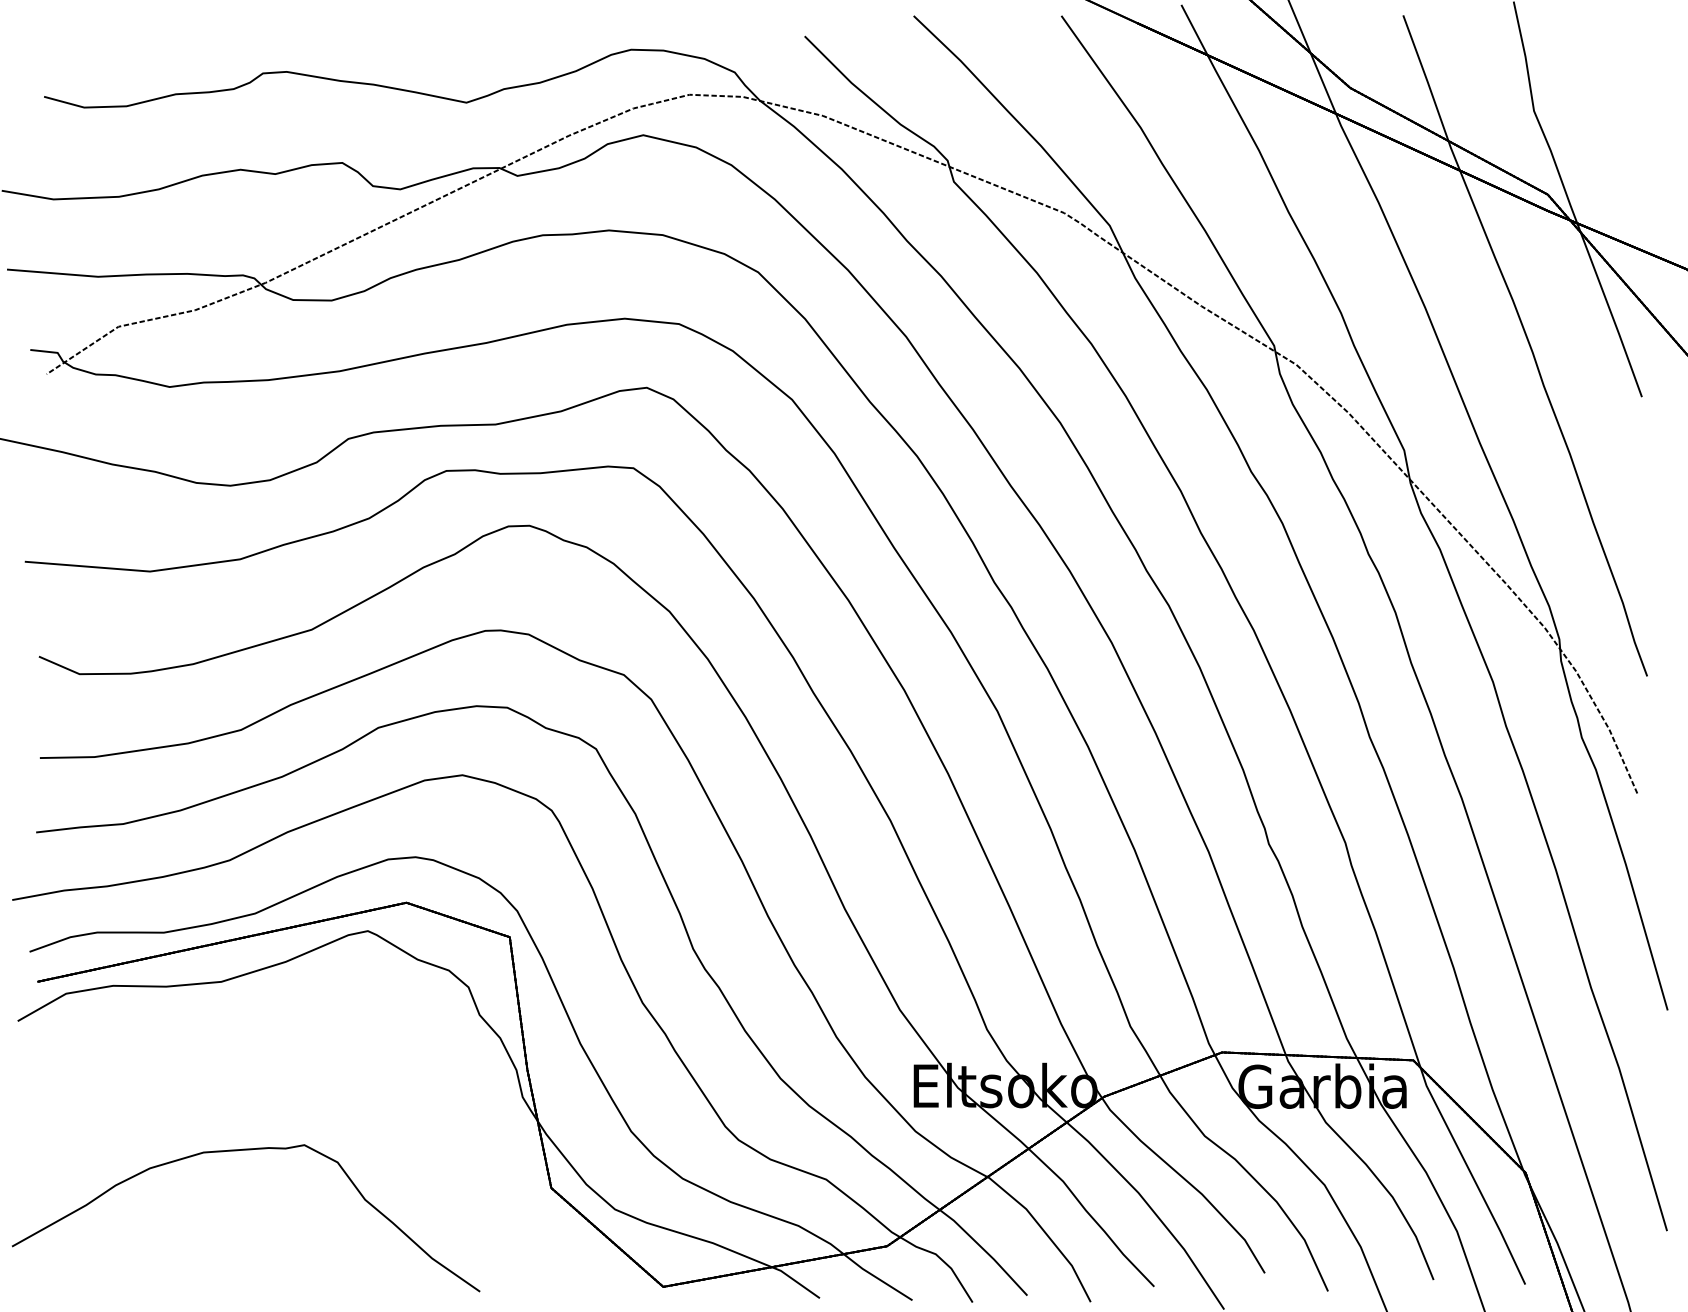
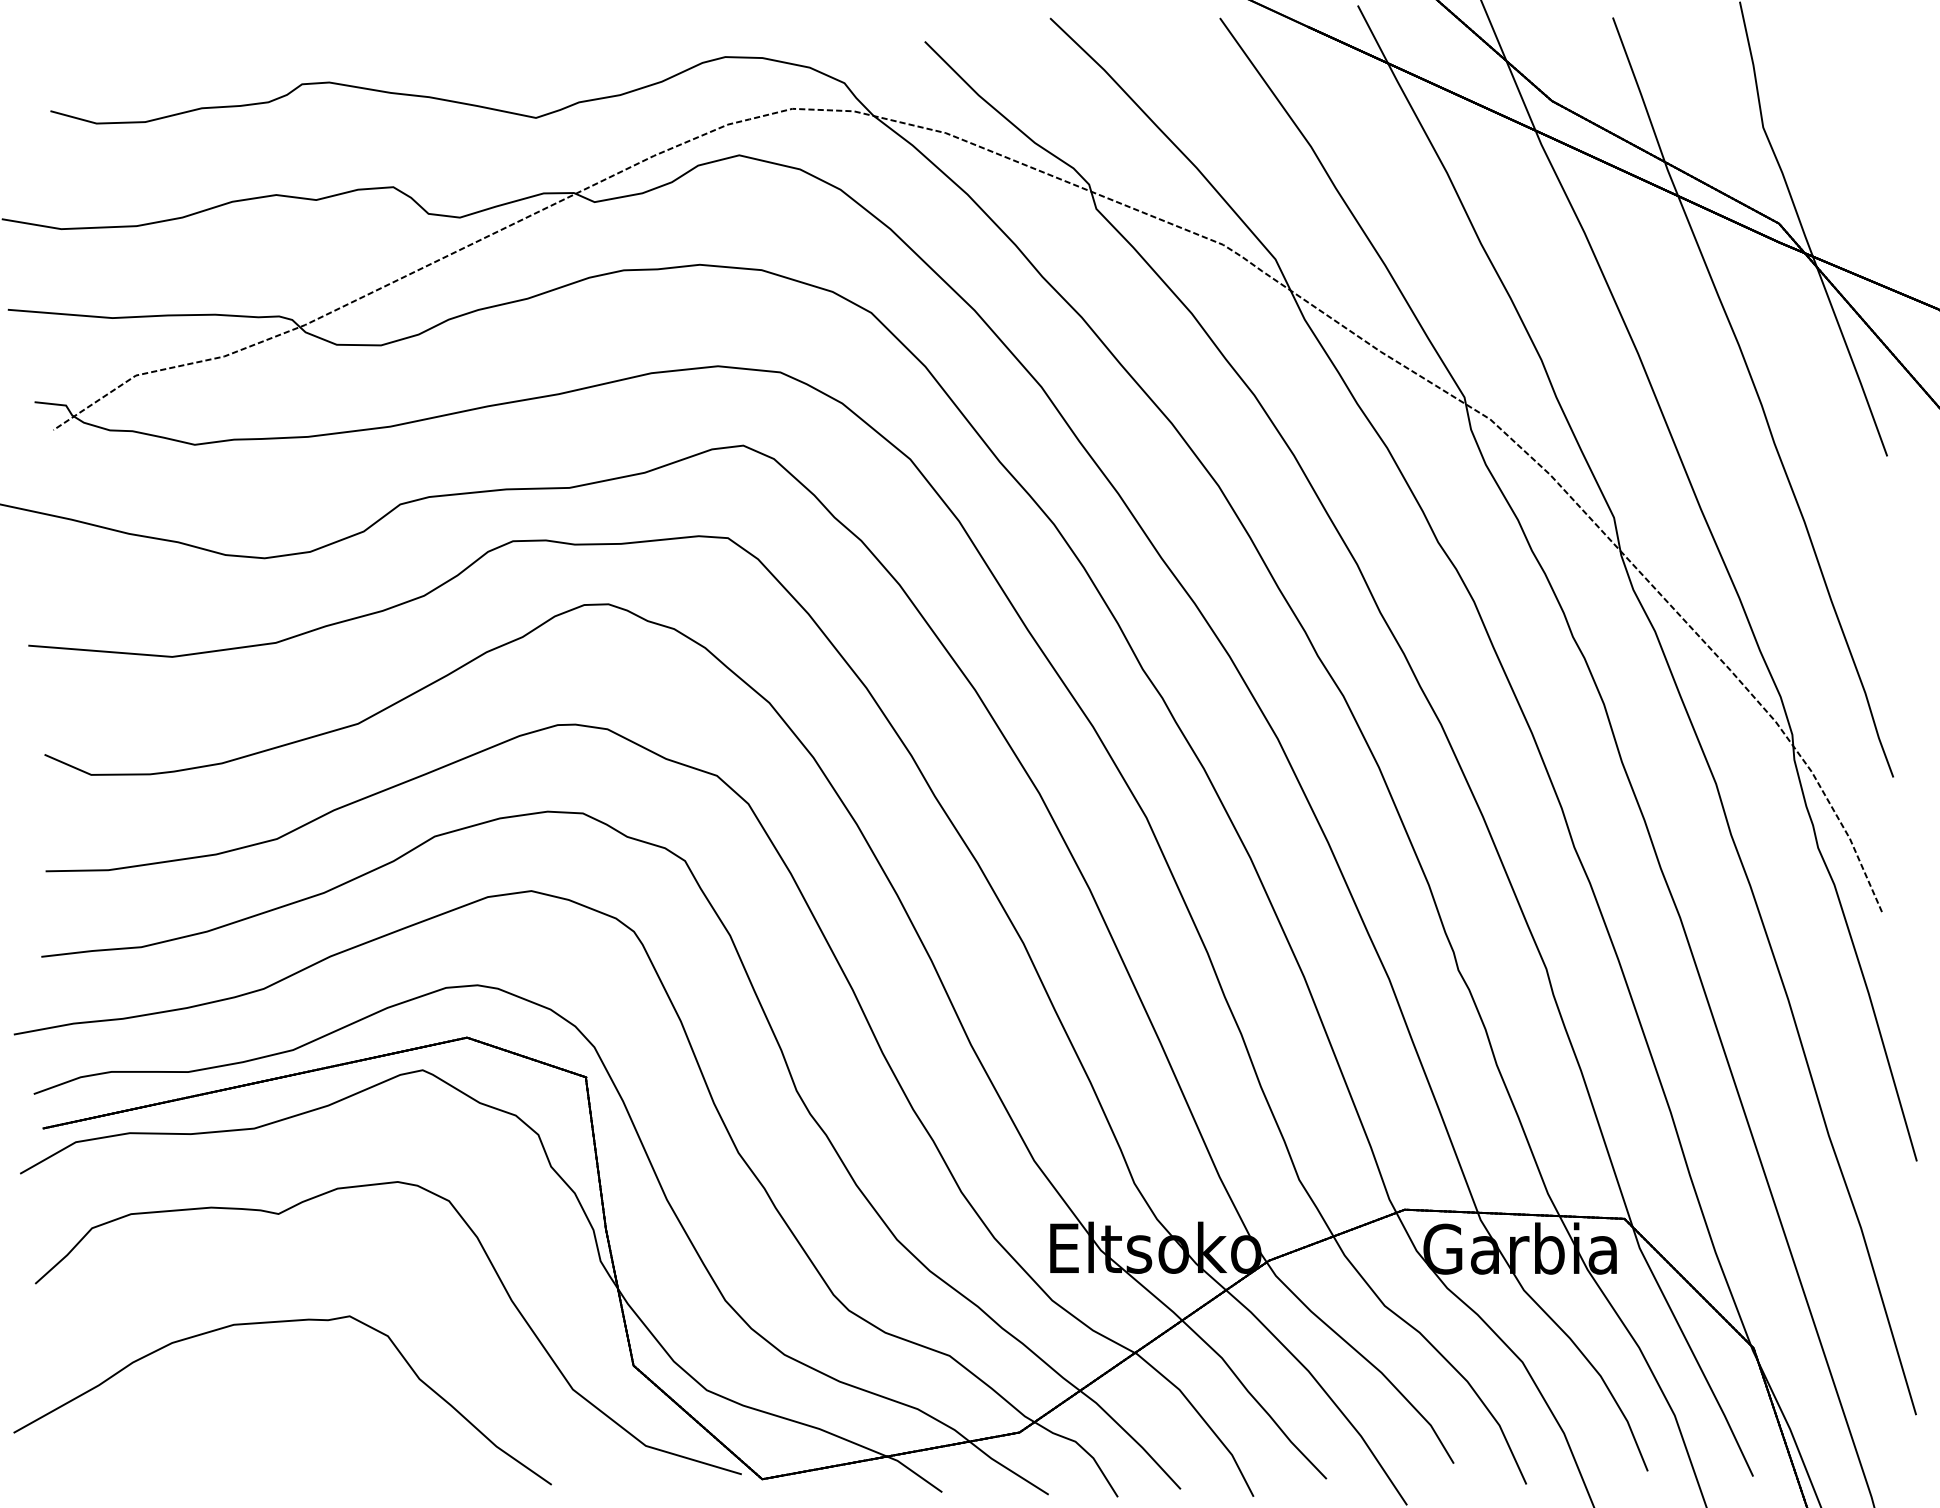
curve: (431, 1107) -> (495, 1273), added

